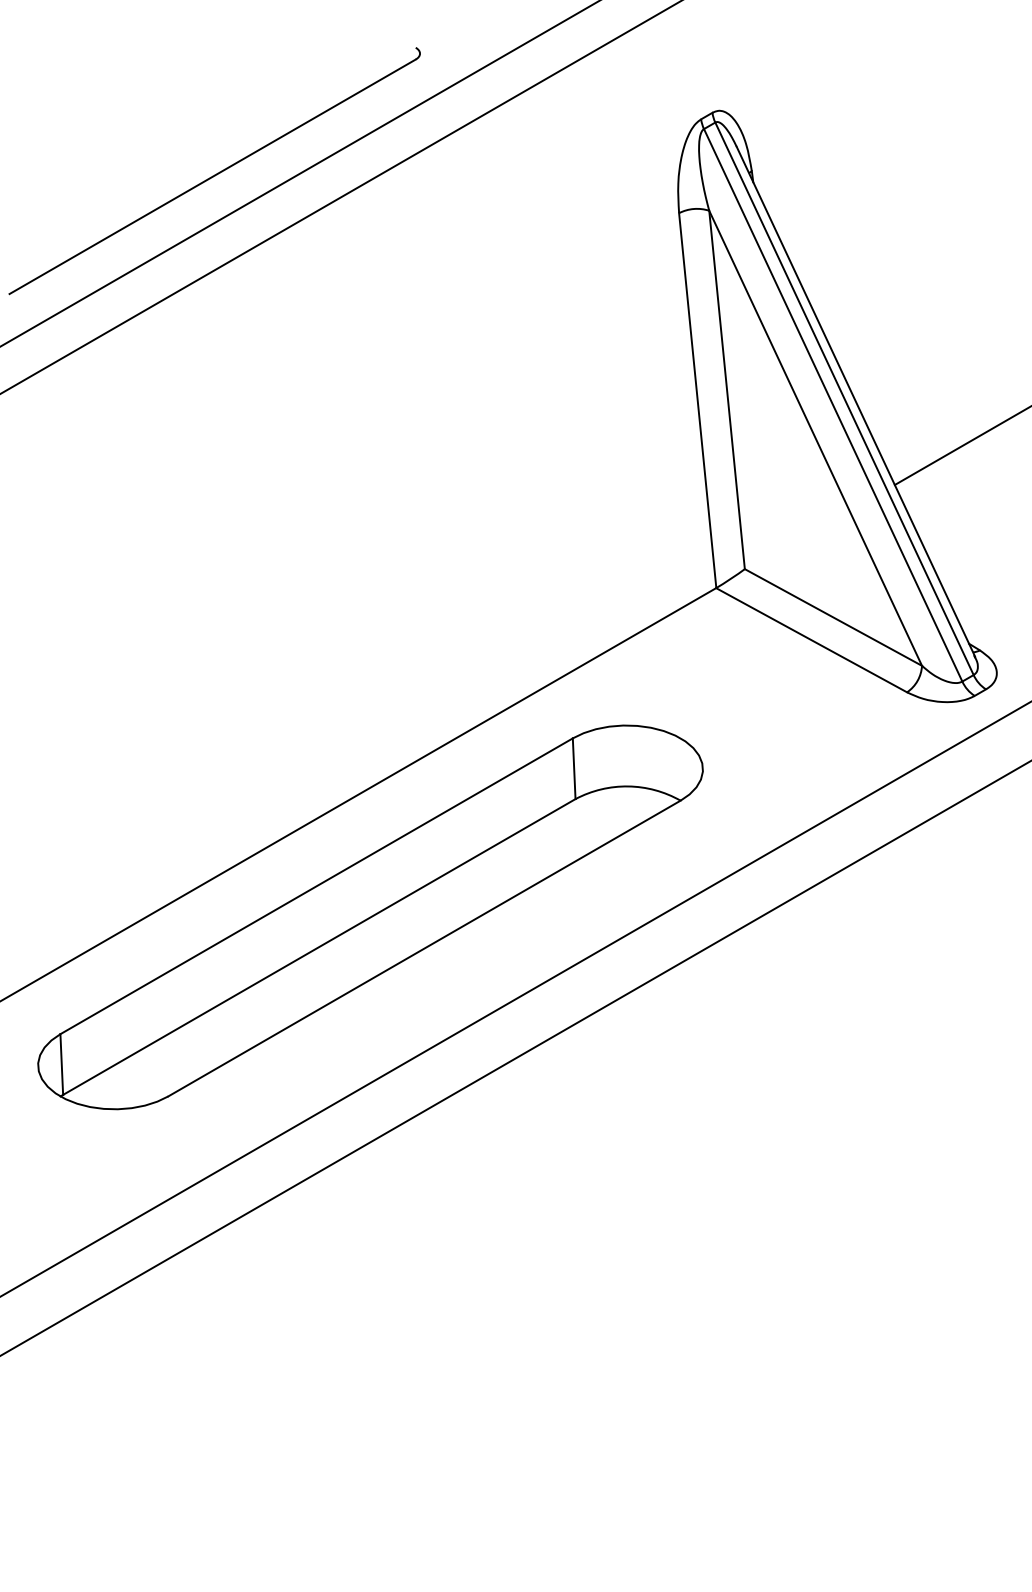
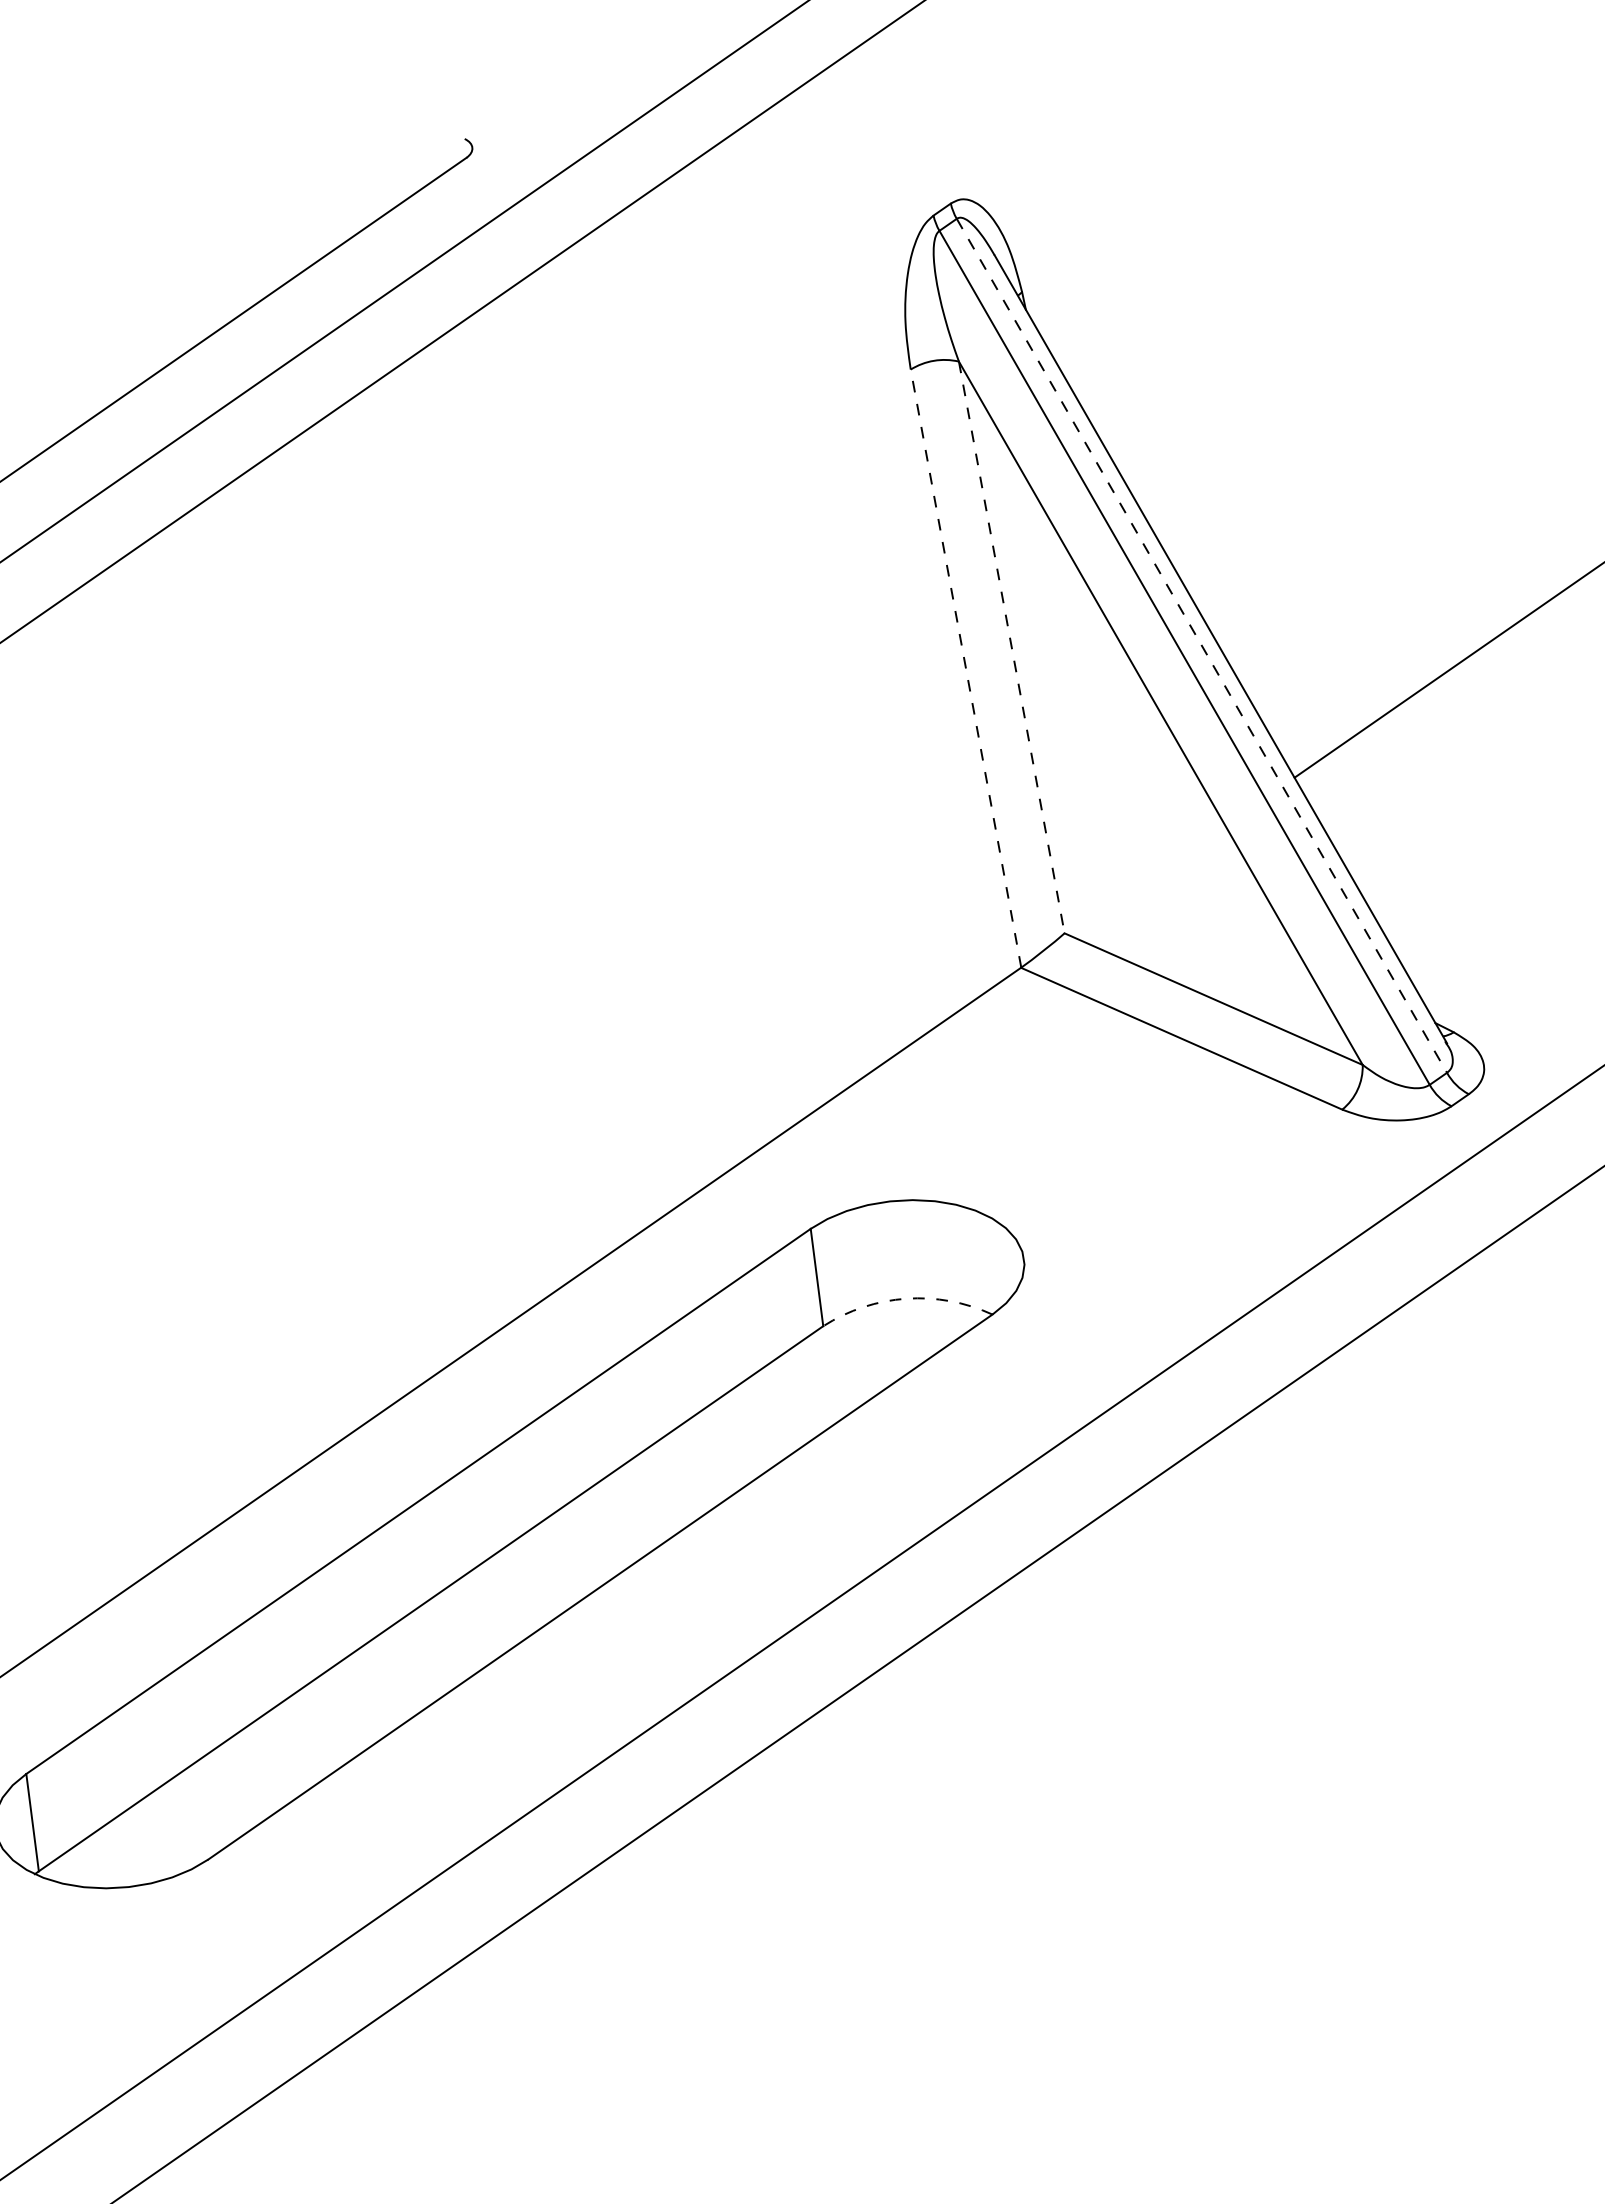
line: (727, 390) -> (1012, 648), solid -> dashed
line: (844, 398) -> (1201, 645), solid -> dashed
line: (697, 400) -> (965, 668), solid -> dashed
arc: (628, 786) -> (906, 1298), solid -> dashed

